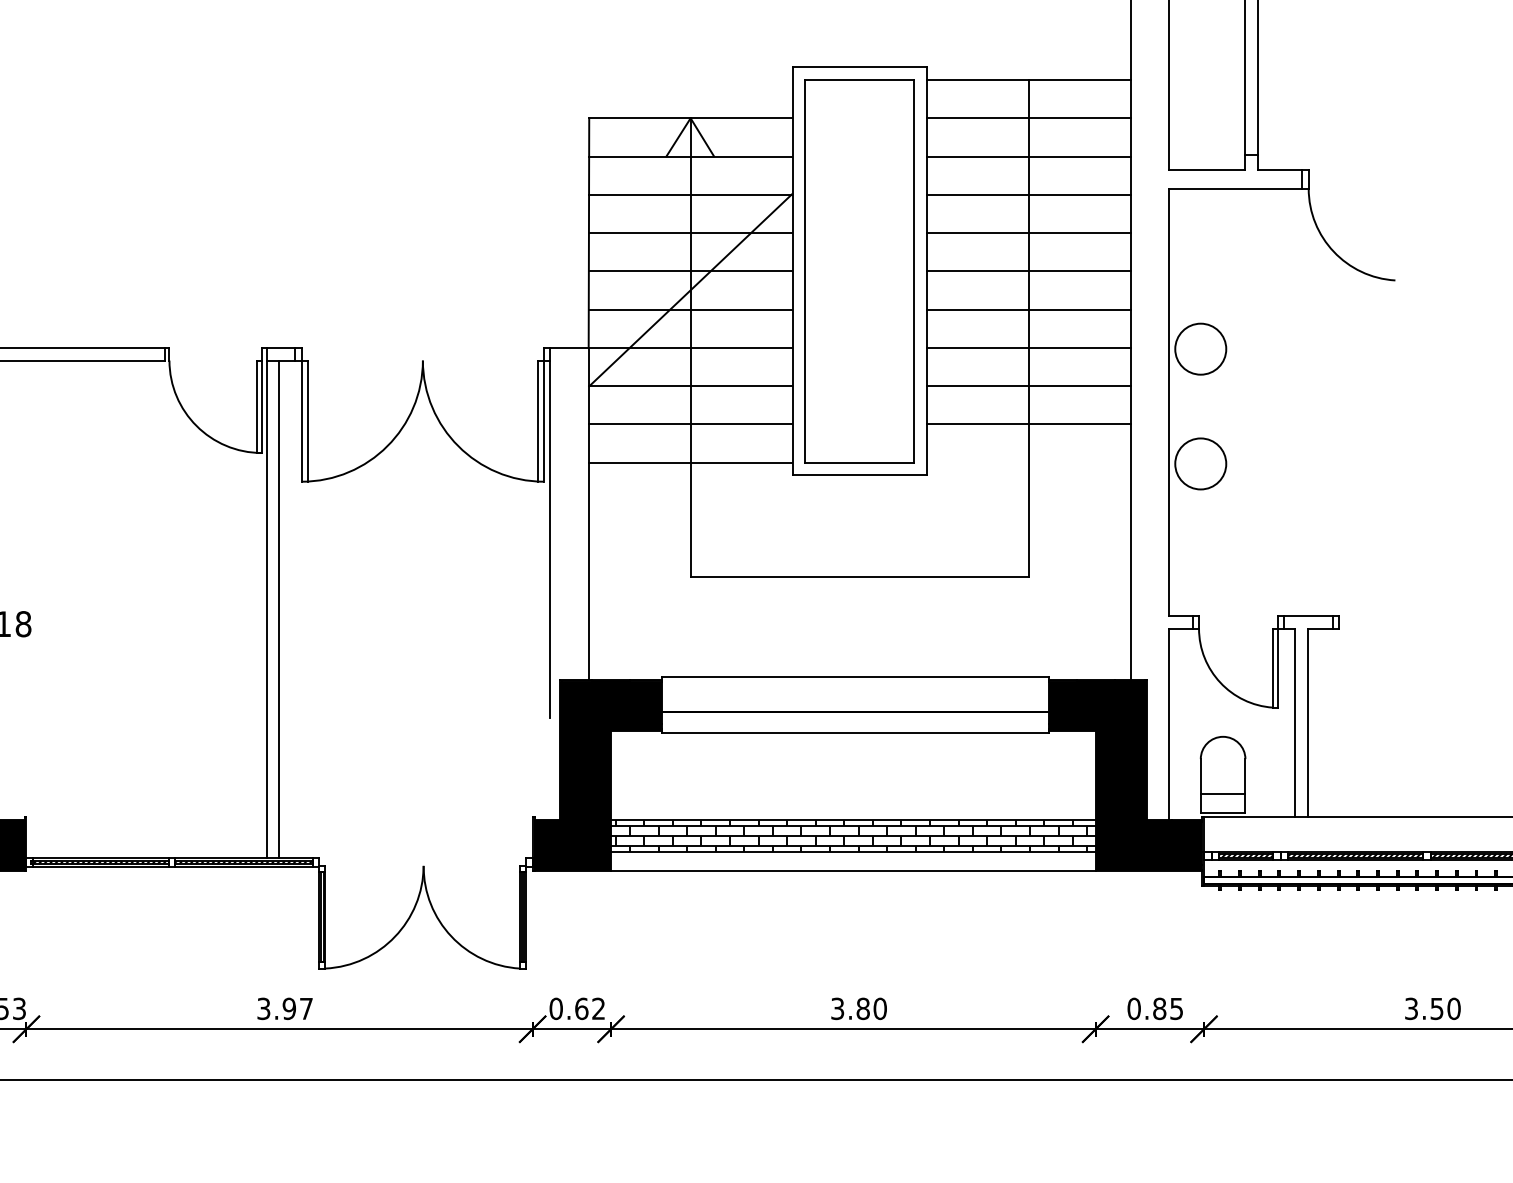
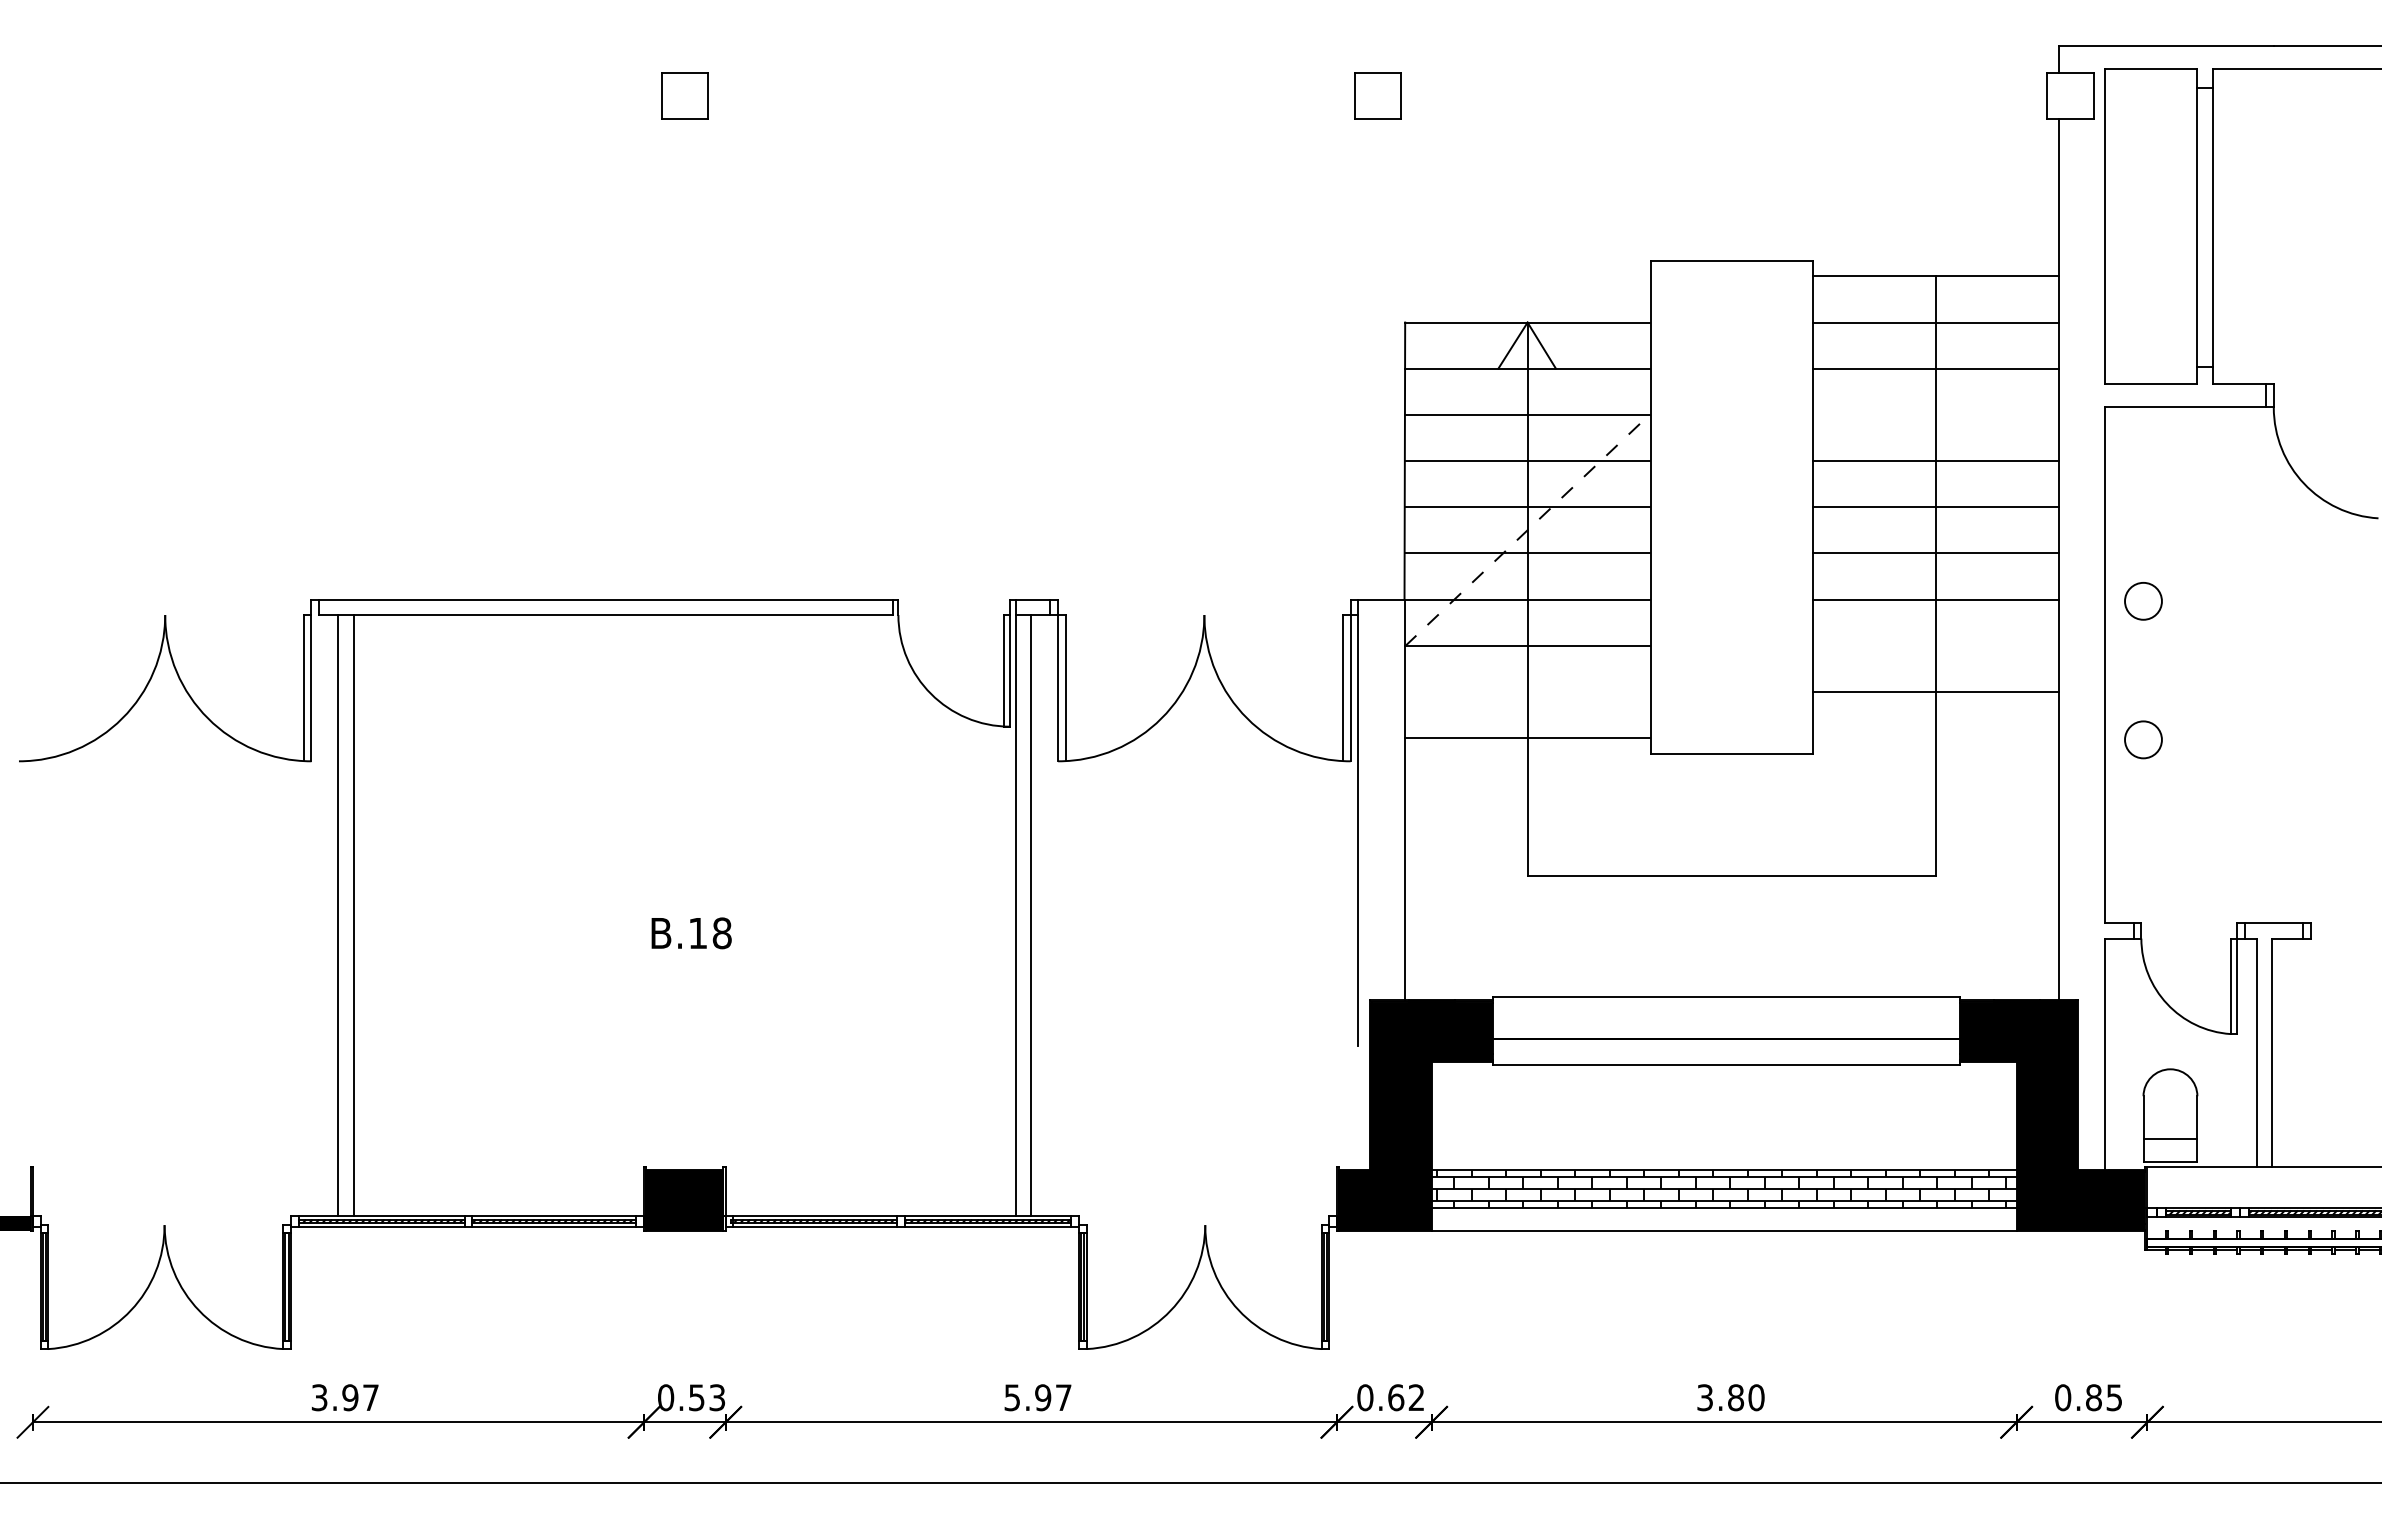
line: (1028, 194) -> (1935, 414), removed
part: (859, 270) -> (1731, 506), removed
line: (690, 290) -> (1527, 530), solid -> dashed
circle: (1200, 349) -> (2143, 601), size x0.6
line: (1028, 385) -> (1935, 645), removed
line: (690, 424) -> (1527, 692), removed
circle: (1200, 463) -> (2143, 739), size x0.6
text: (263, 1008) -> (1012, 1397), 3.97 -> 5.97

